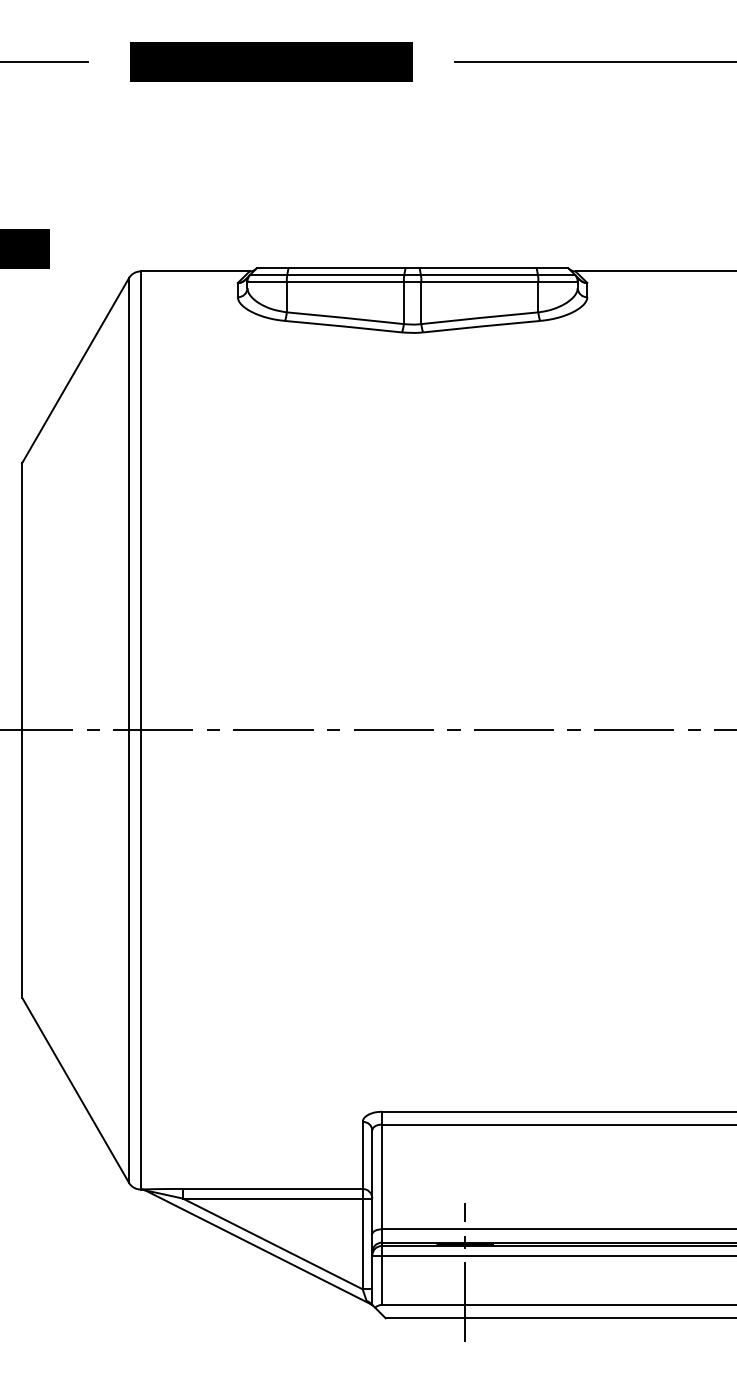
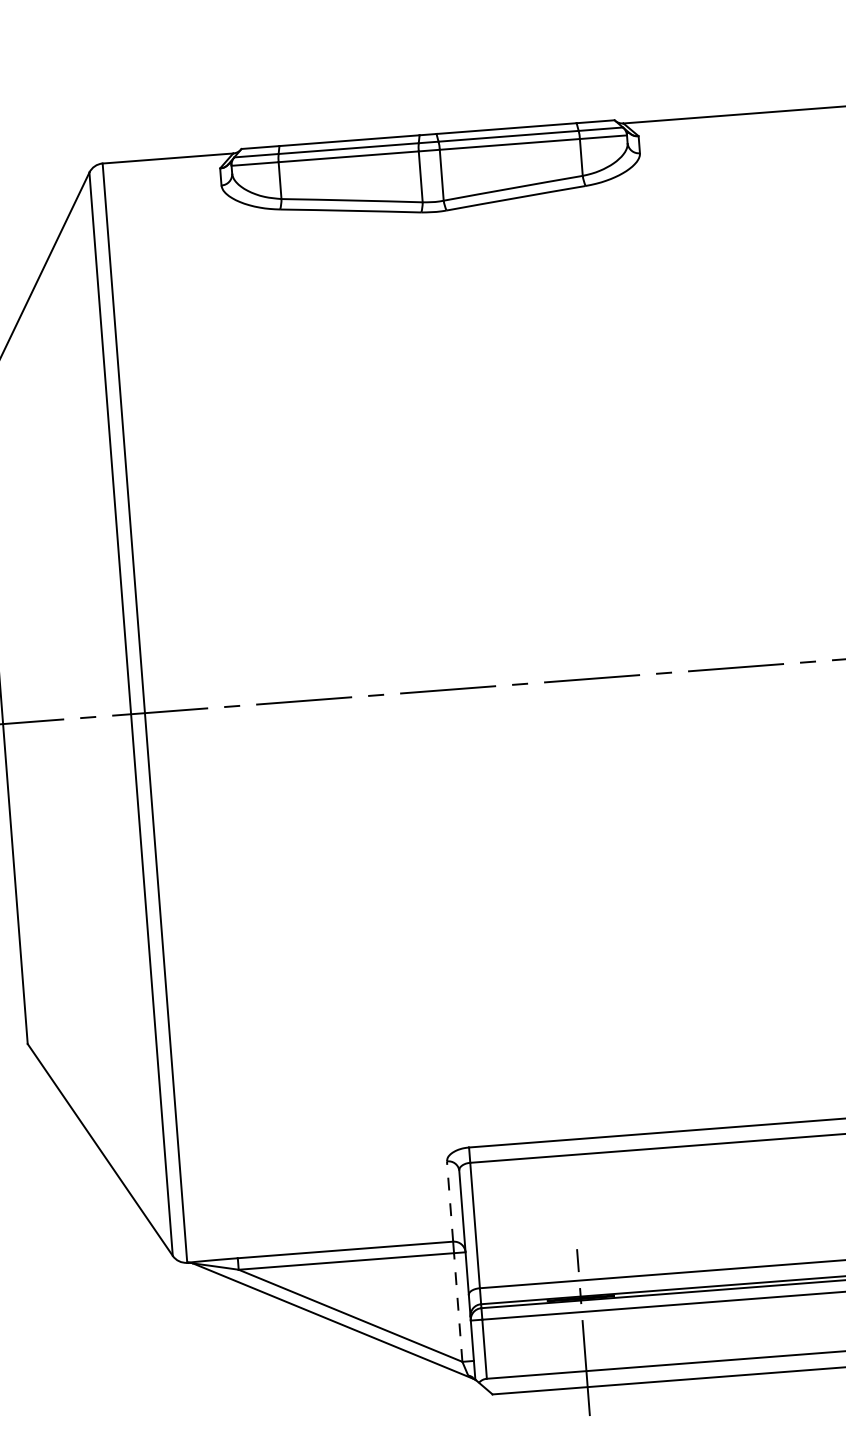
line: (362, 1154) -> (449, 1200), solid -> dashed
line: (362, 1243) -> (457, 1306), solid -> dashed

